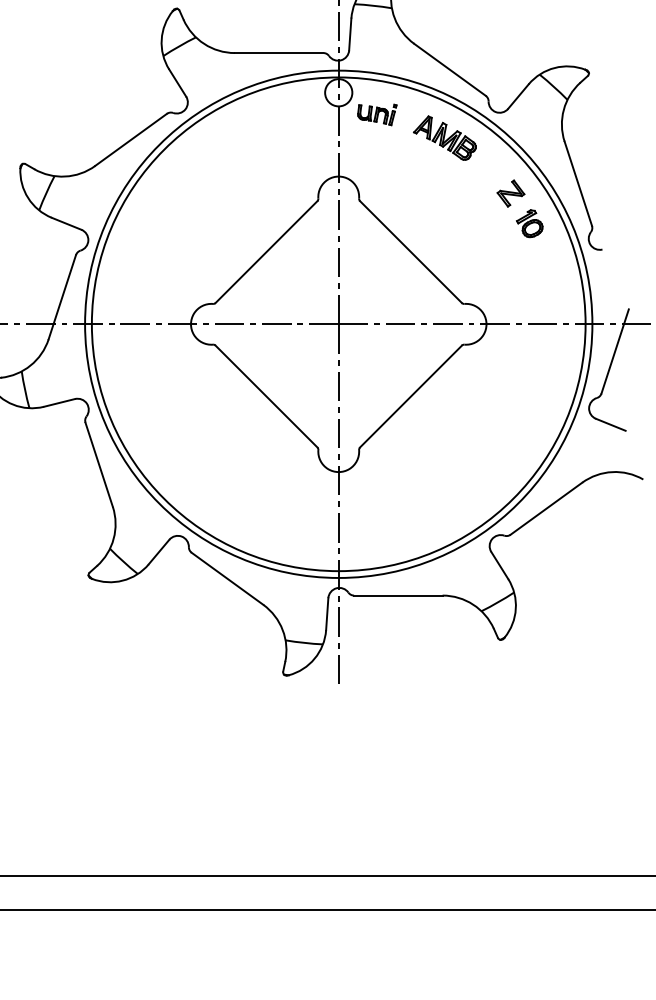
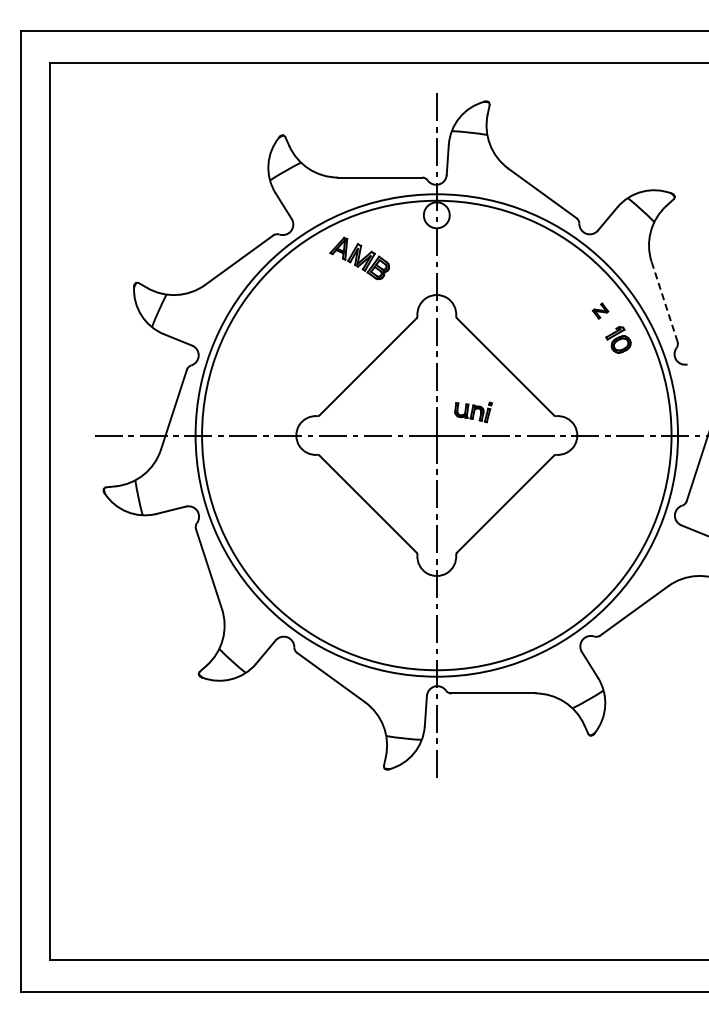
part: (377, 115) -> (473, 412), moved
part: (444, 138) -> (359, 258), moved
line: (578, 183) -> (664, 301), solid -> dashed
part: (510, 192) -> (600, 310), size x0.6

